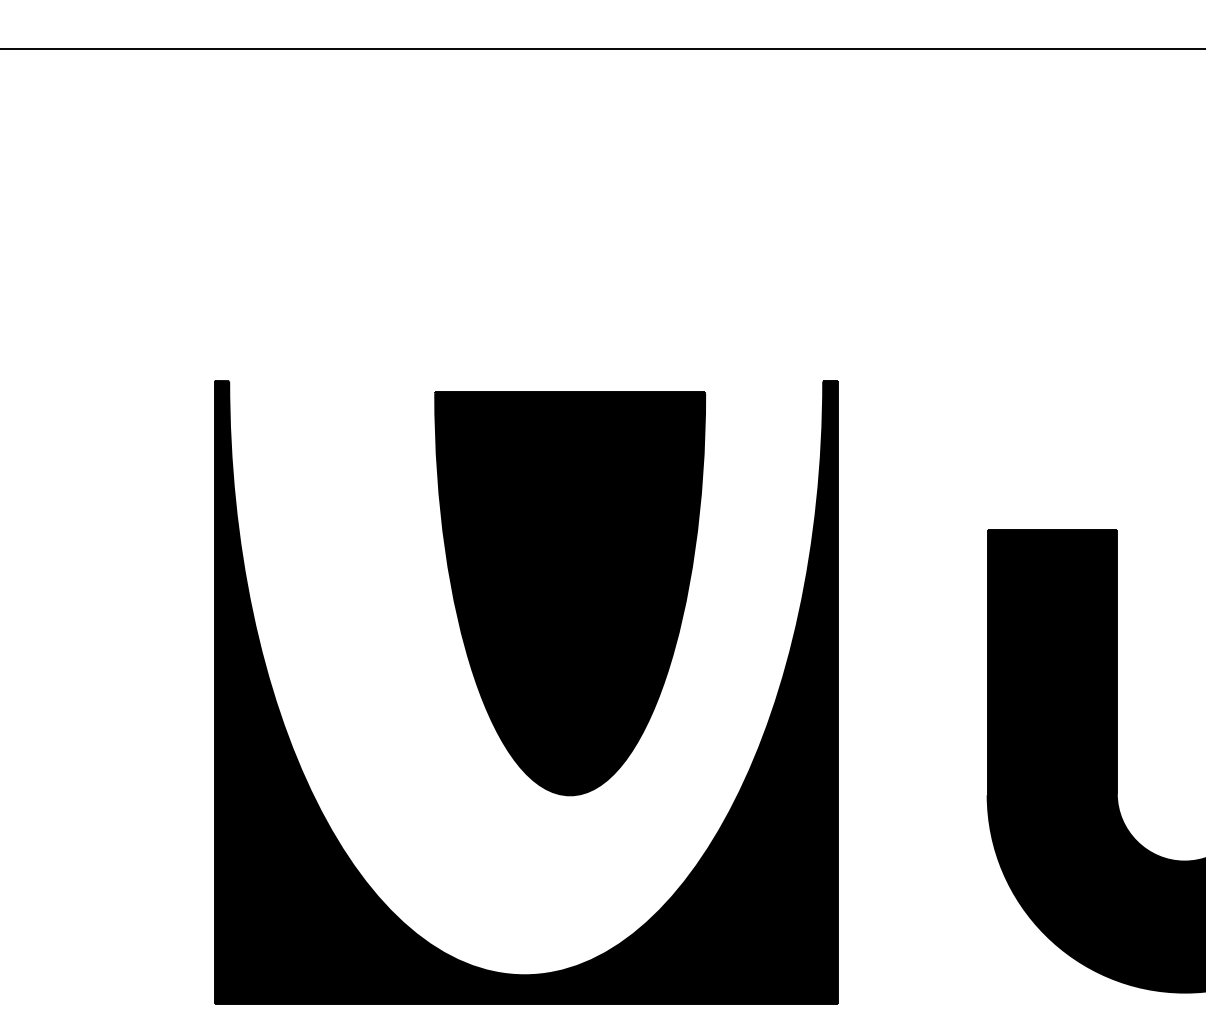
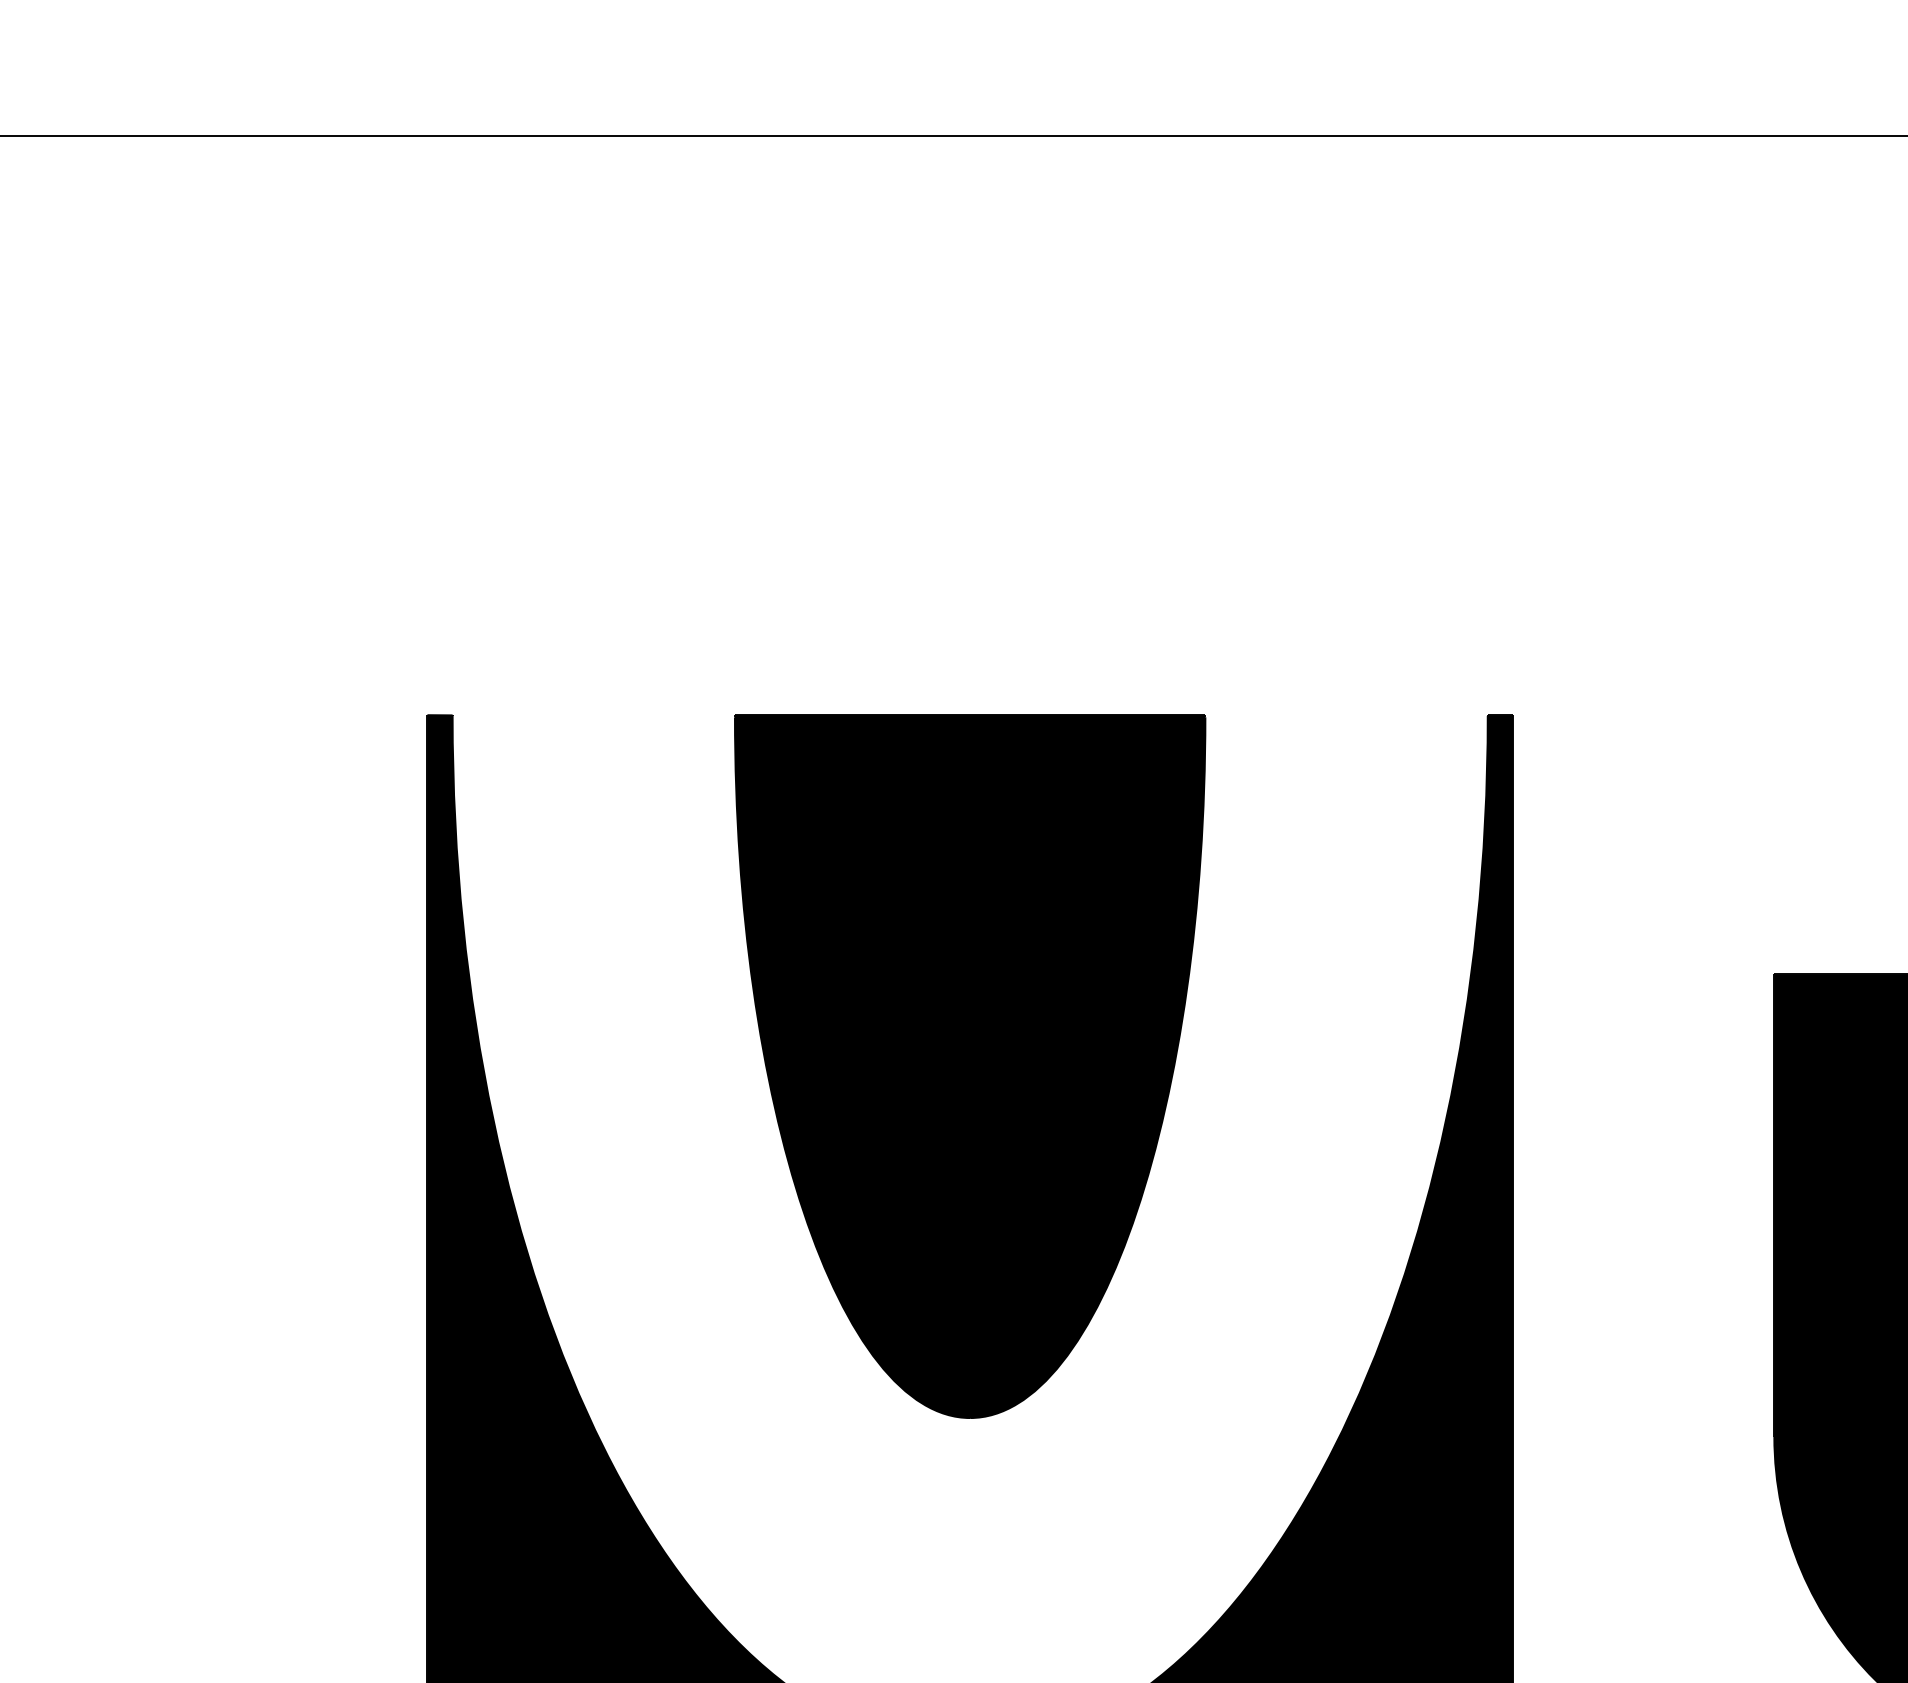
part: (570, 593) -> (970, 1066), moved

